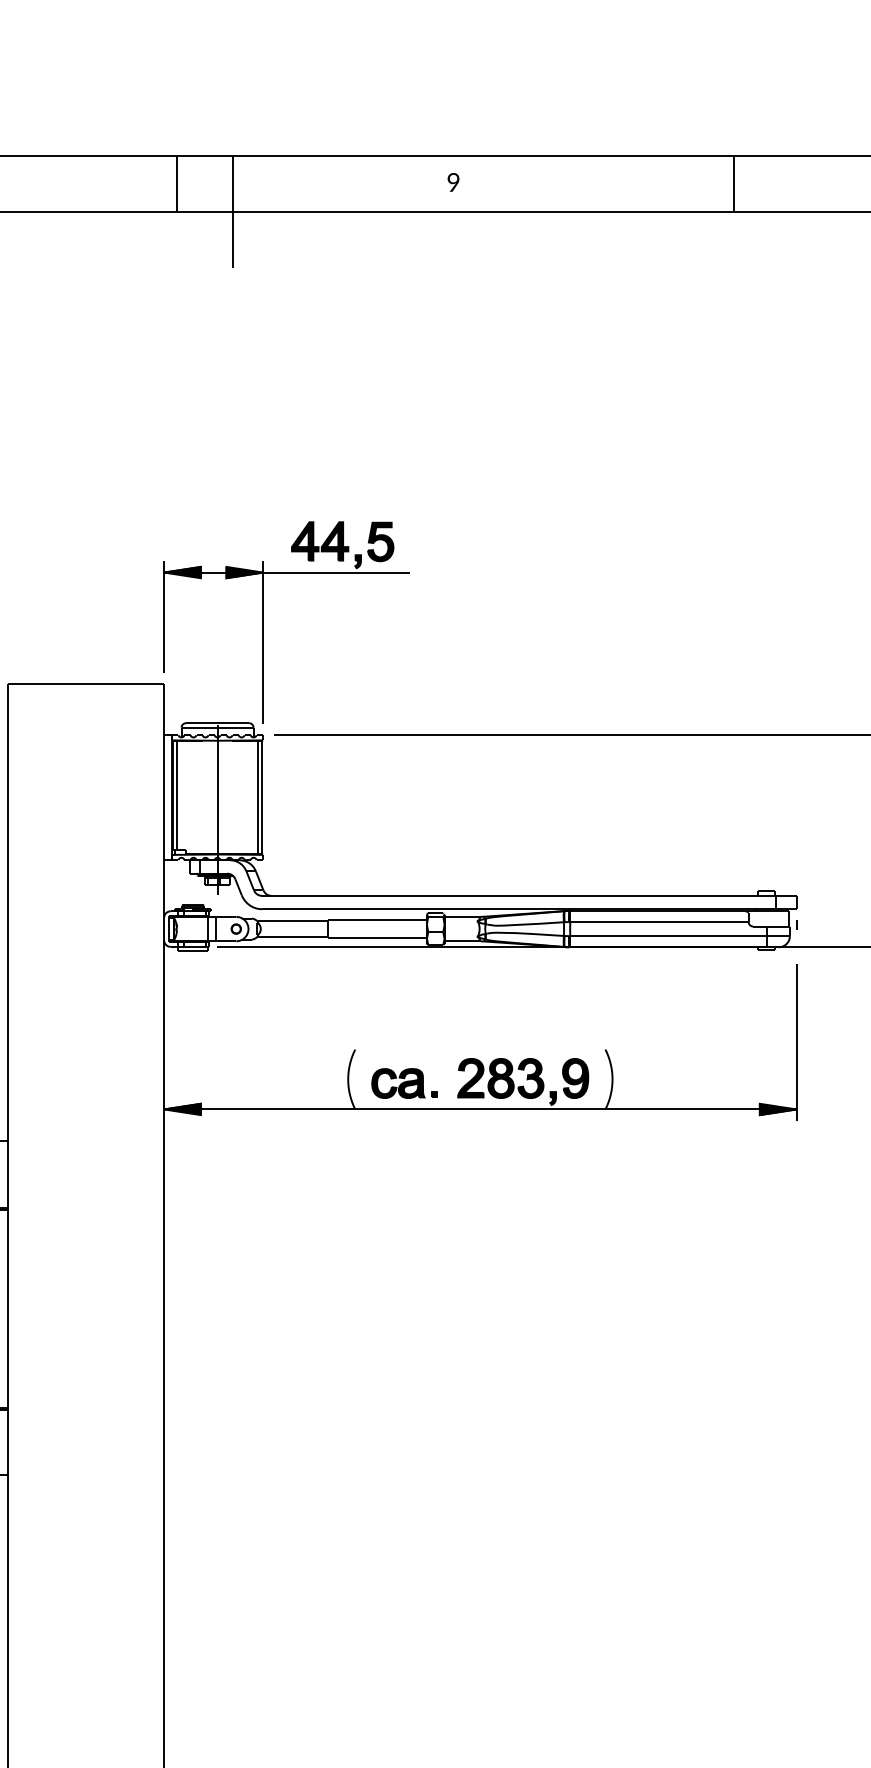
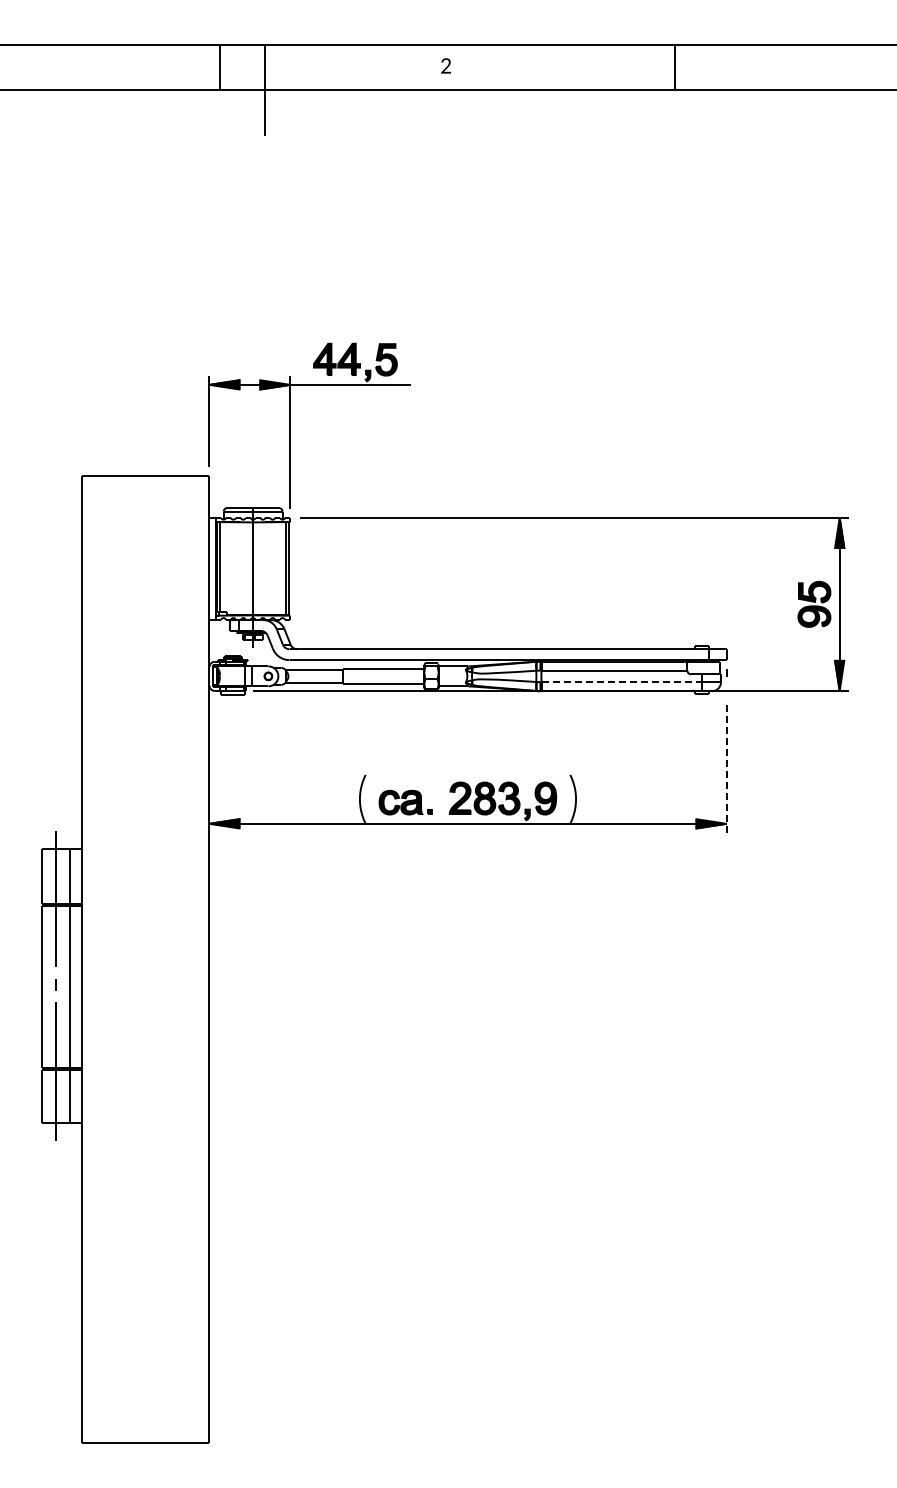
text: (452, 183) -> (445, 66), 9 -> 2
line: (669, 936) -> (622, 682), solid -> dashed
line: (796, 1042) -> (726, 769), solid -> dashed

